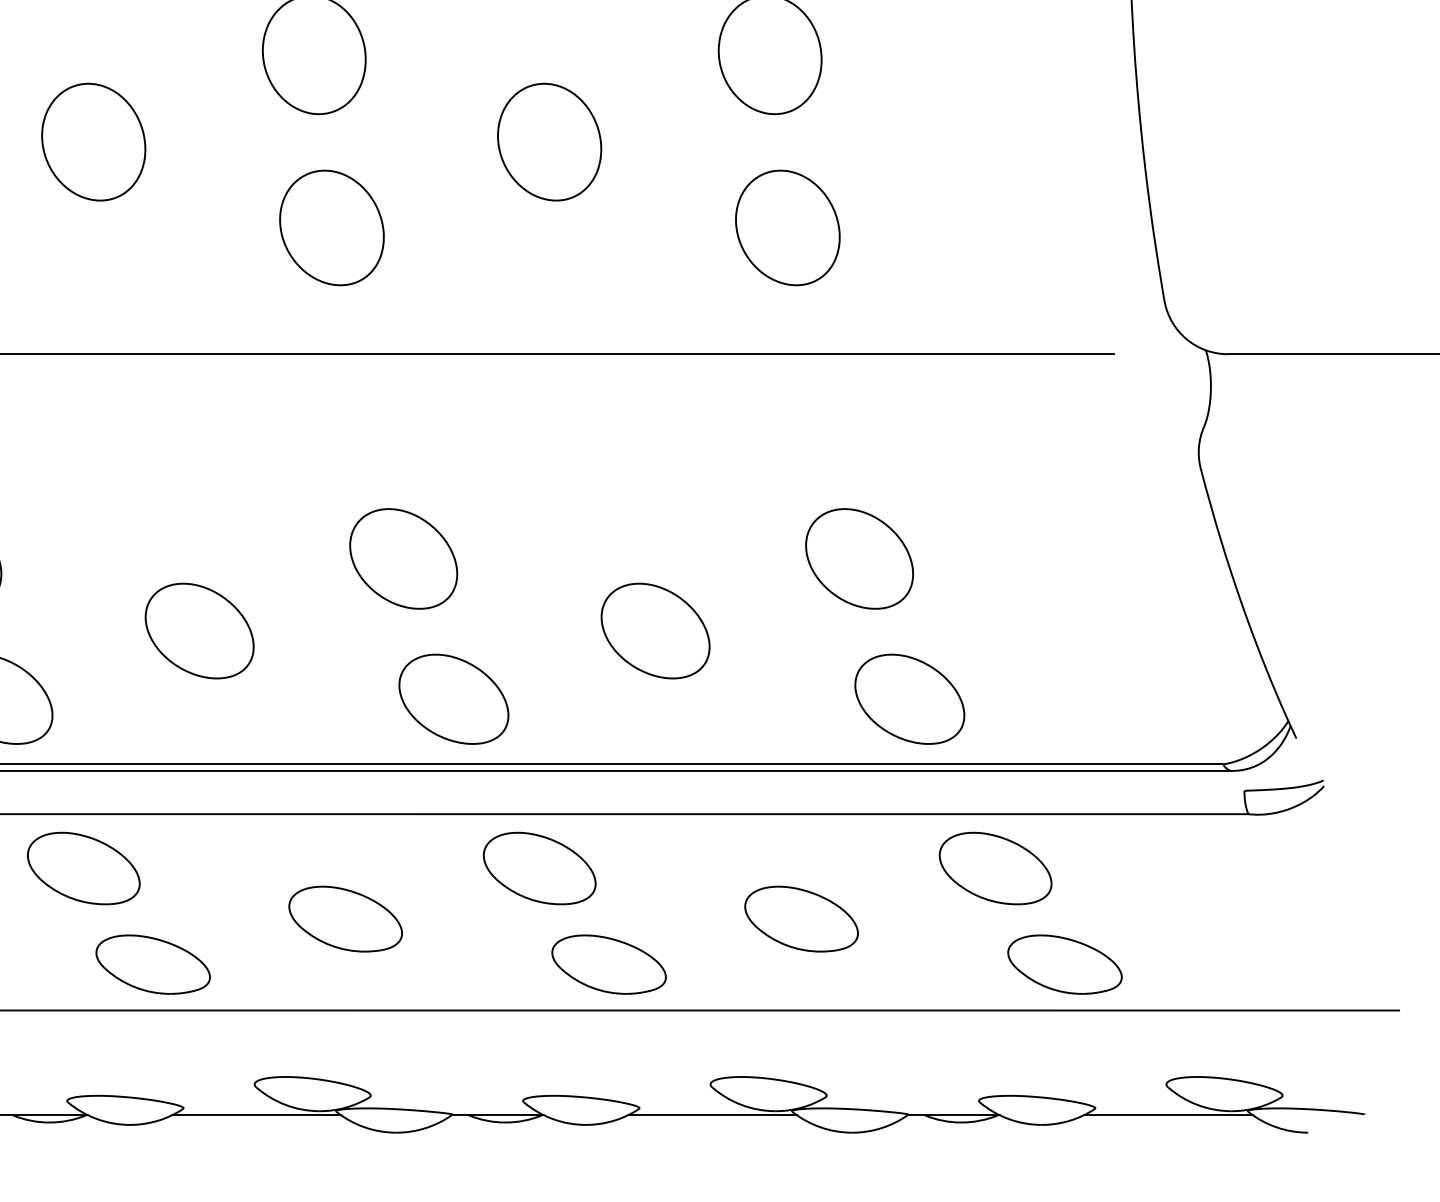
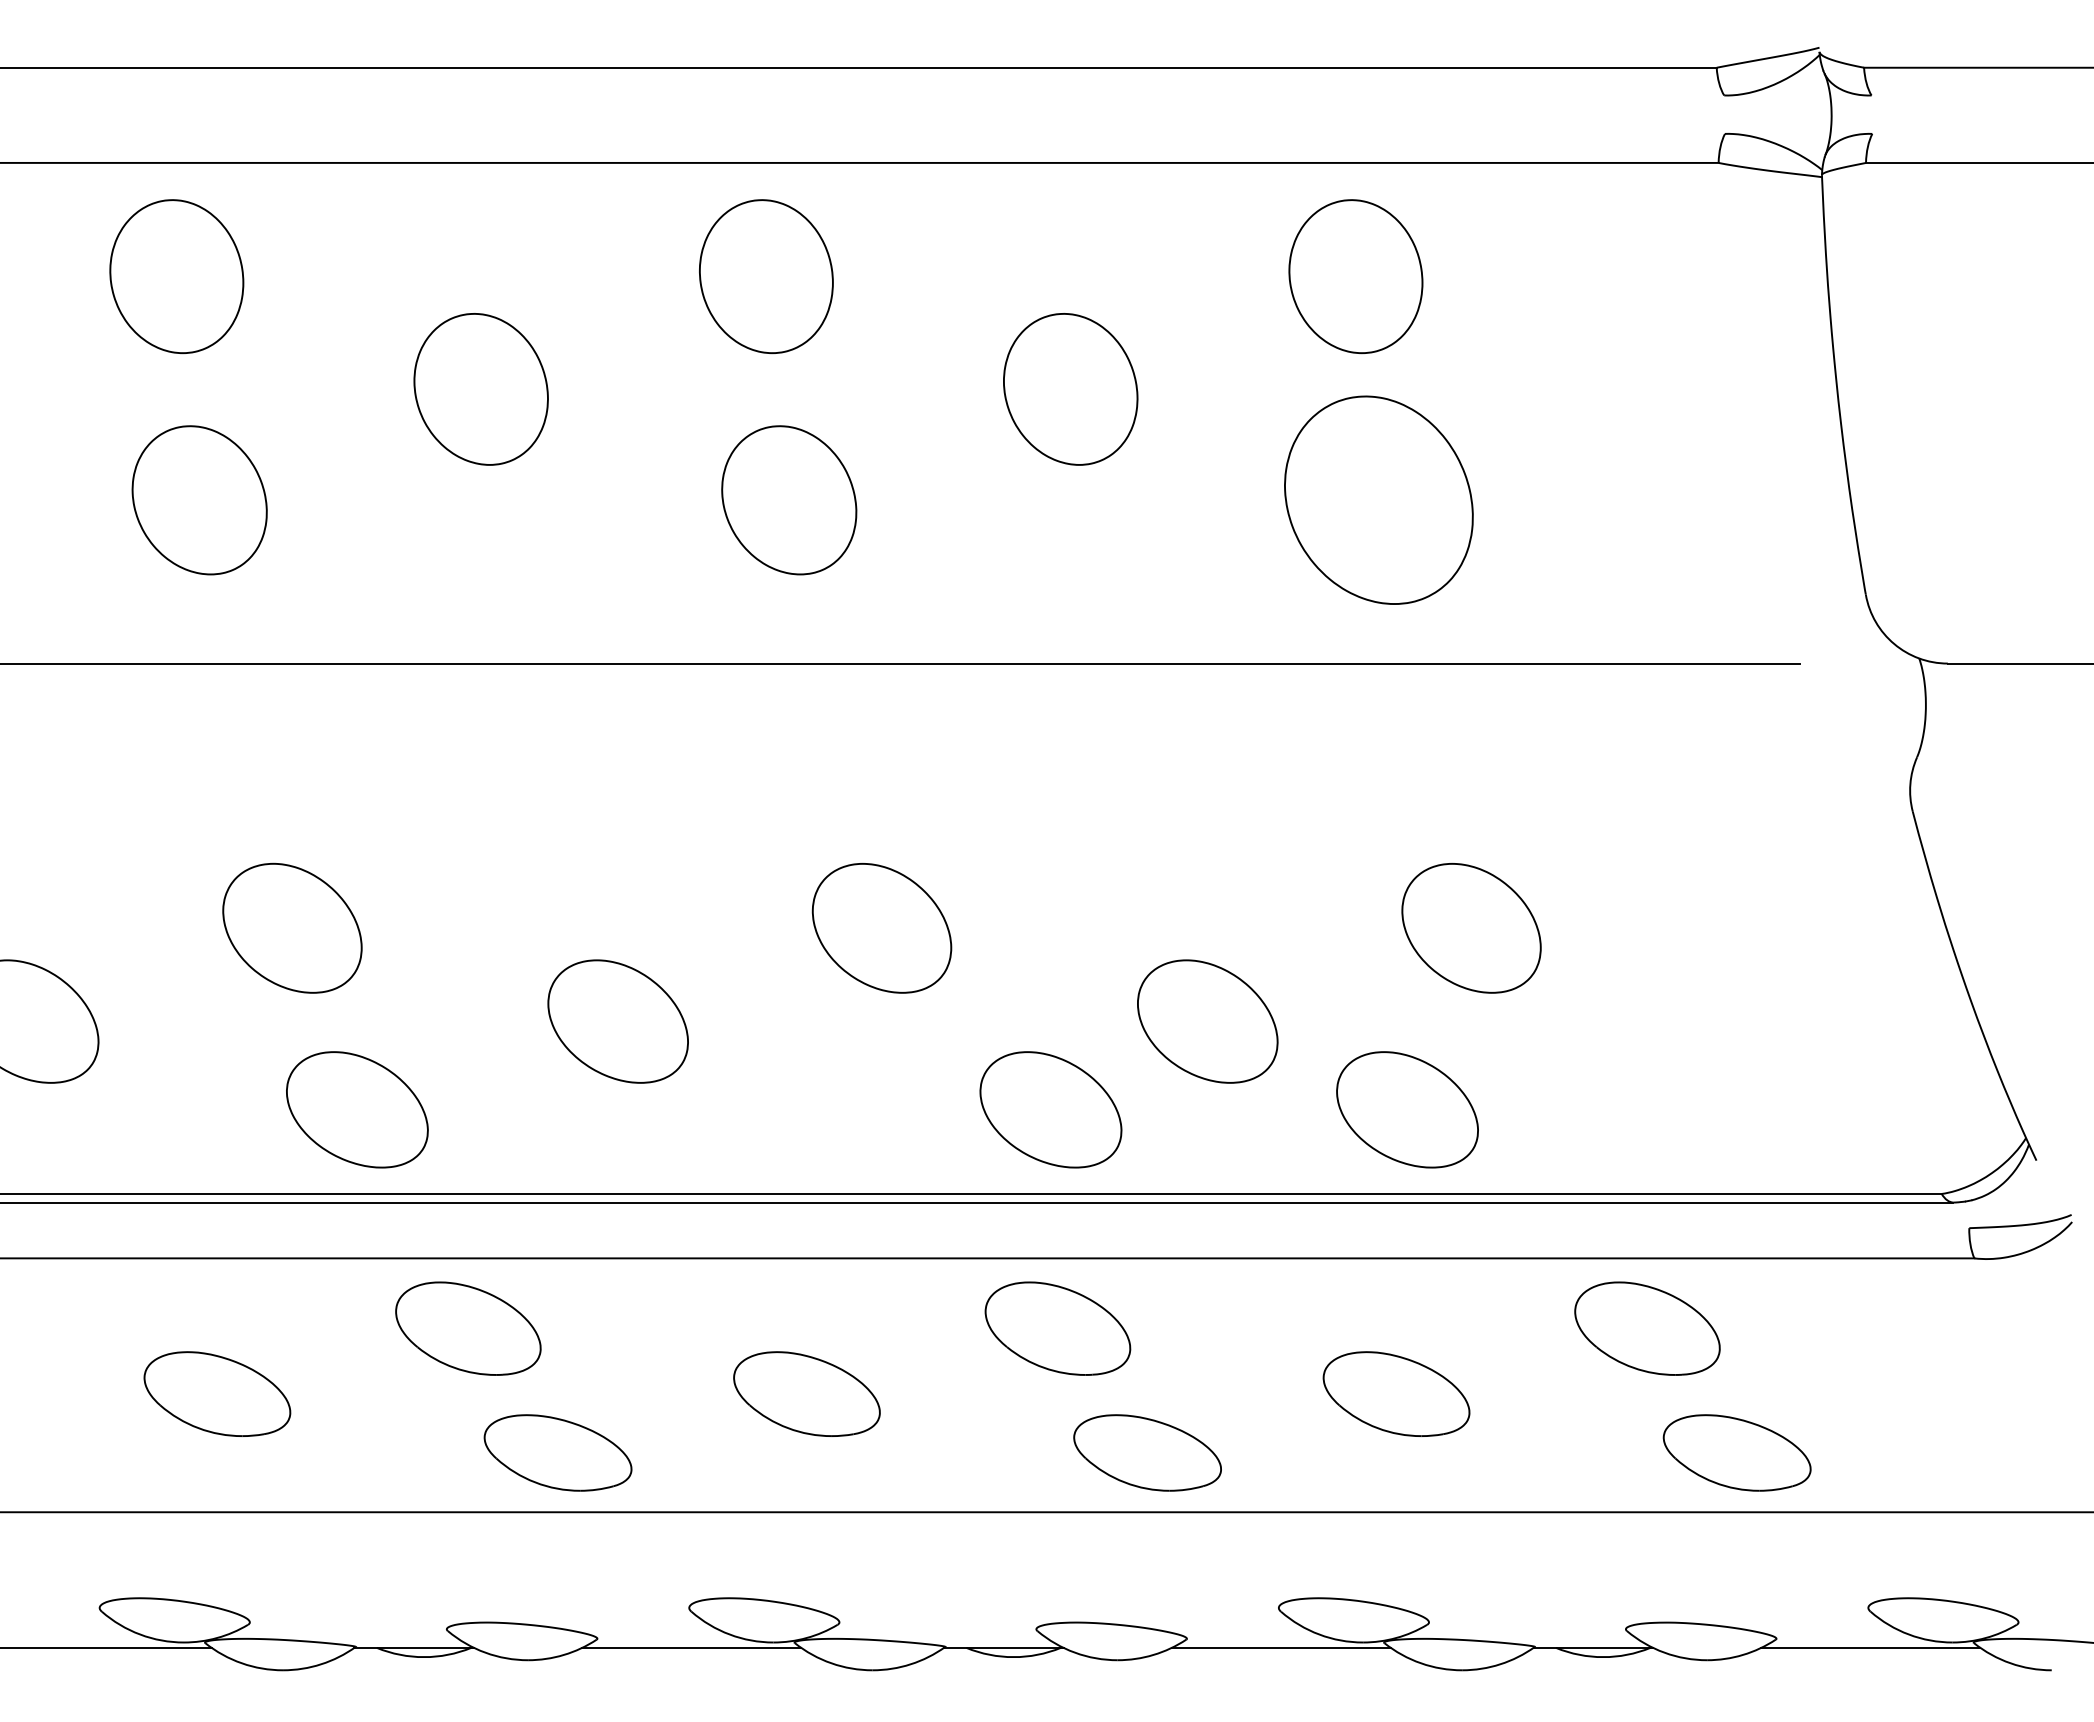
part: (787, 228) -> (1378, 500), size x1.4
part: (453, 699) -> (1050, 1109), moved
part: (909, 699) -> (1407, 1109), moved

